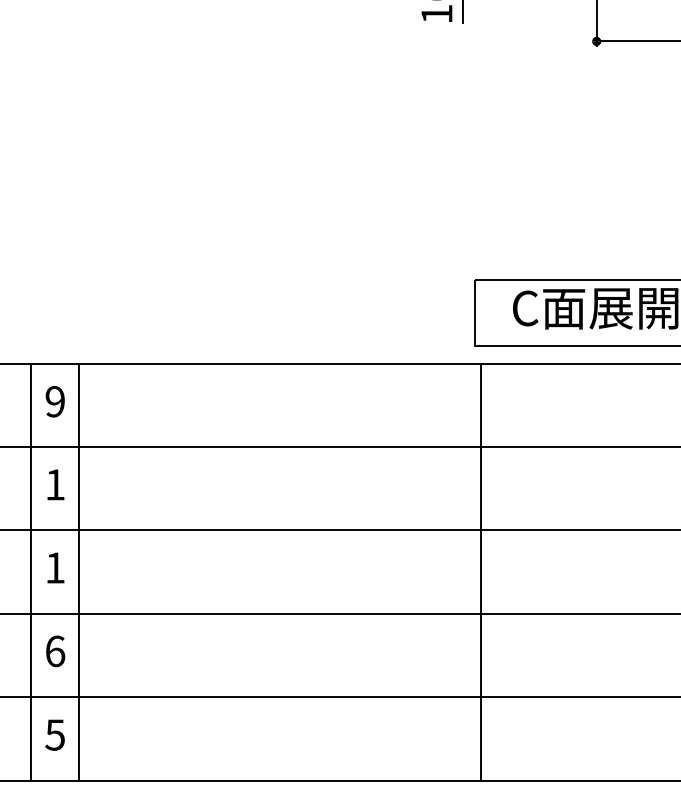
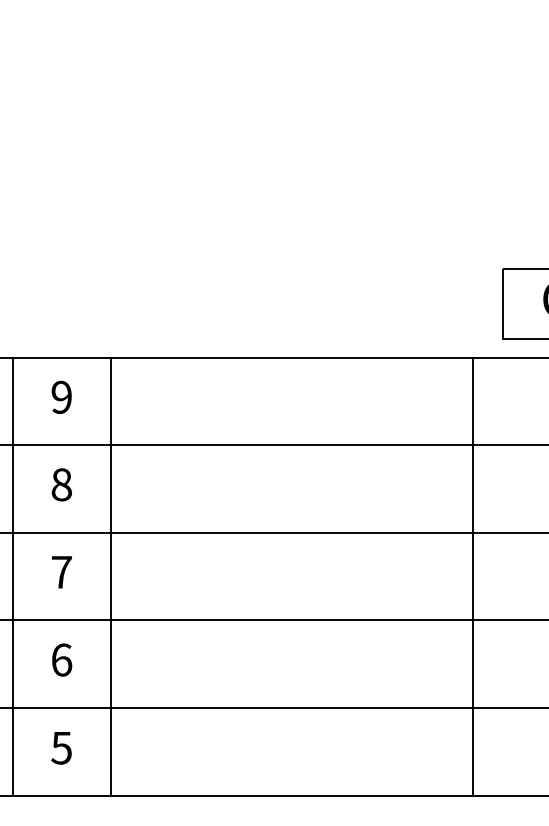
text: (55, 484) -> (61, 484), 1 -> 8
text: (55, 567) -> (61, 571), 1 -> 7
line: (31, 572) -> (13, 577), moved
line: (78, 572) -> (110, 577), moved
line: (480, 572) -> (472, 577), moved

